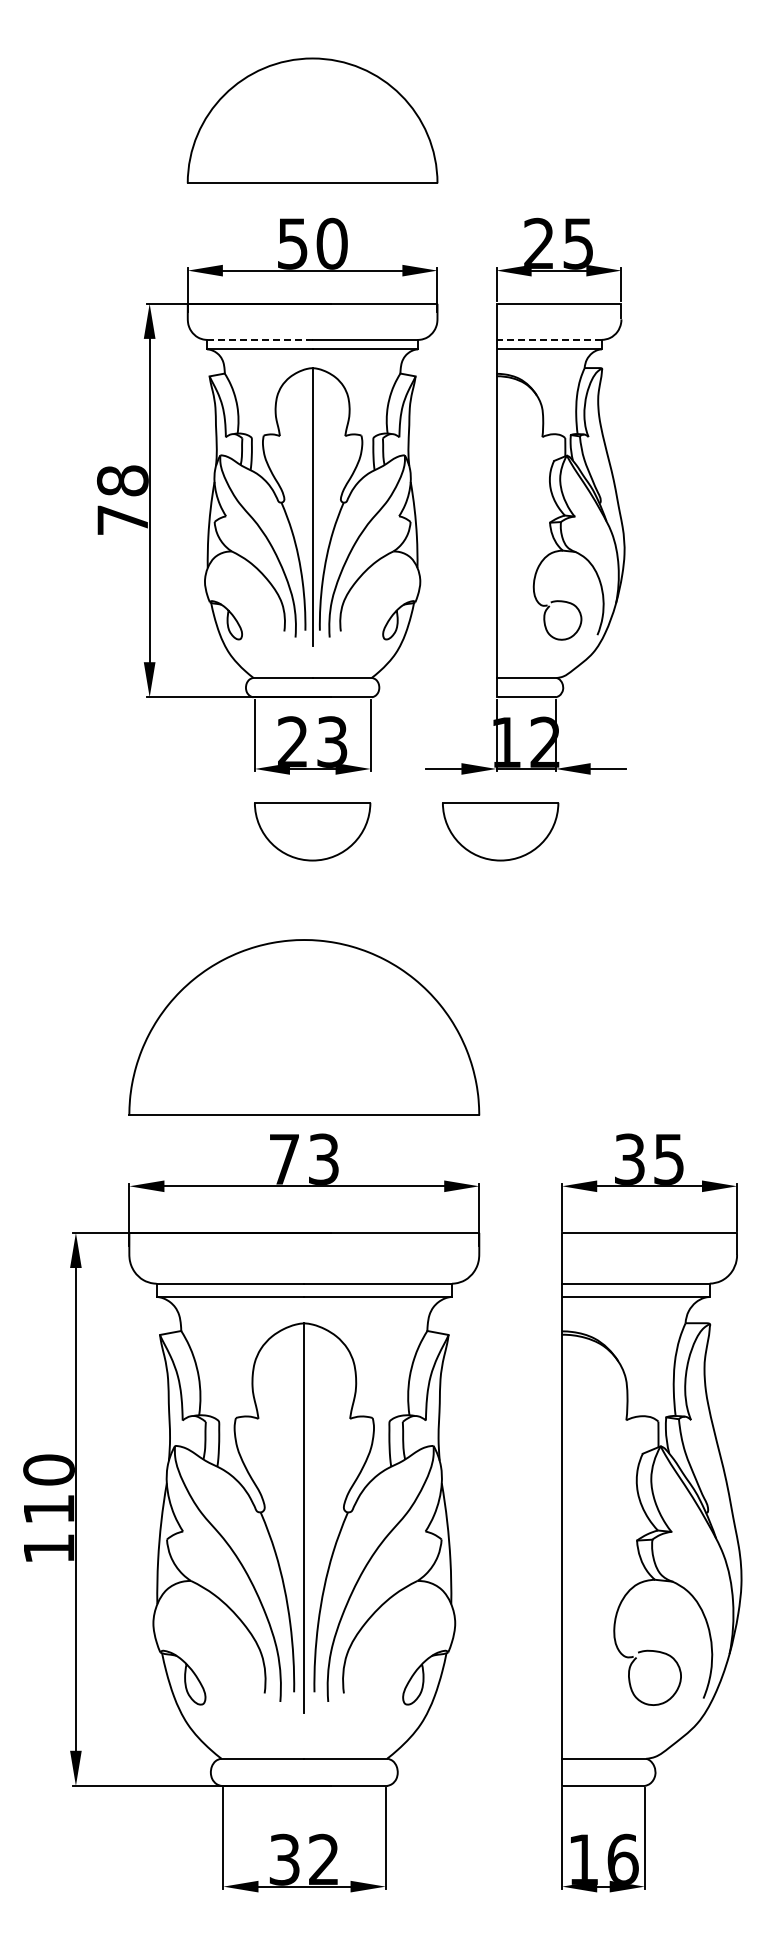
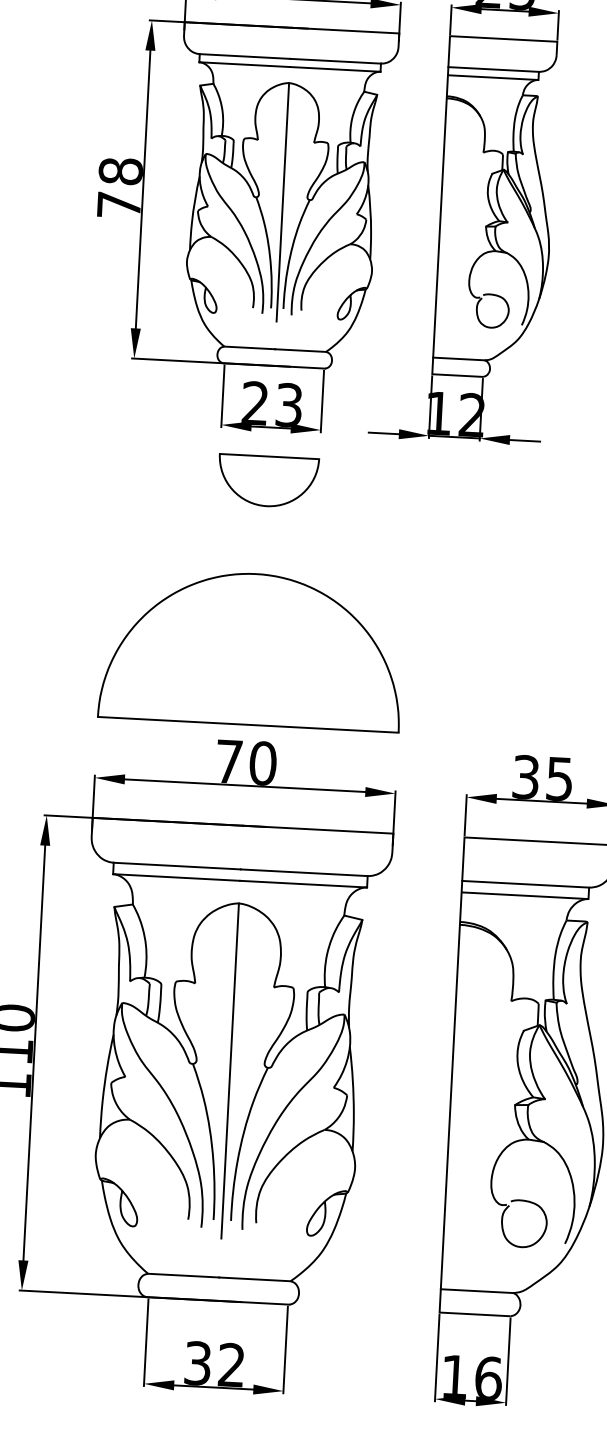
line: (259, 339) -> (244, 56), dashed -> solid
line: (549, 339) -> (493, 69), dashed -> solid
part: (500, 831) -> (429, 489), removed
text: (323, 1158) -> (262, 762), 73 -> 70

